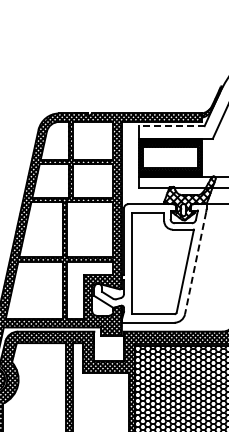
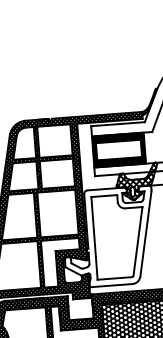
line: (171, 126) -> (117, 124), dashed -> solid
line: (195, 263) -> (145, 234), dashed -> solid

